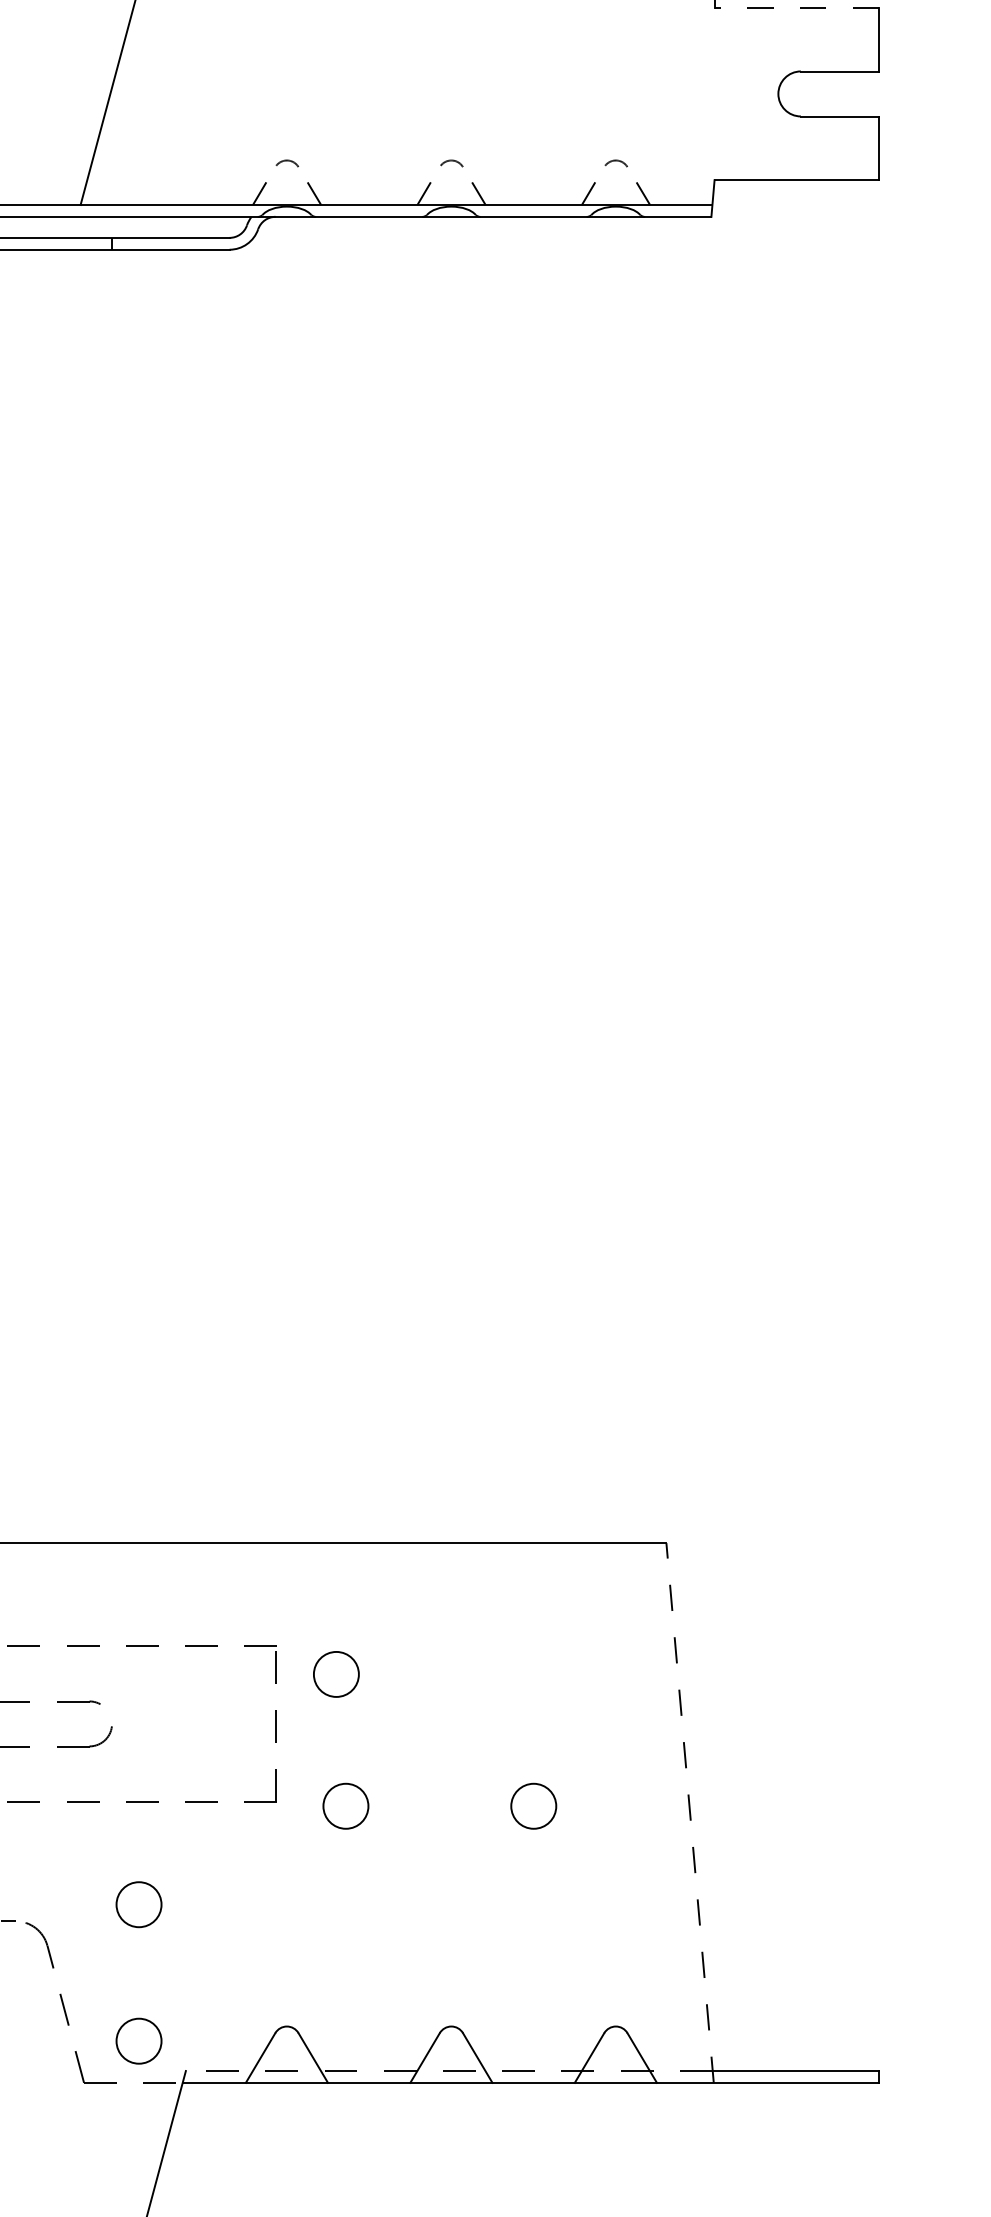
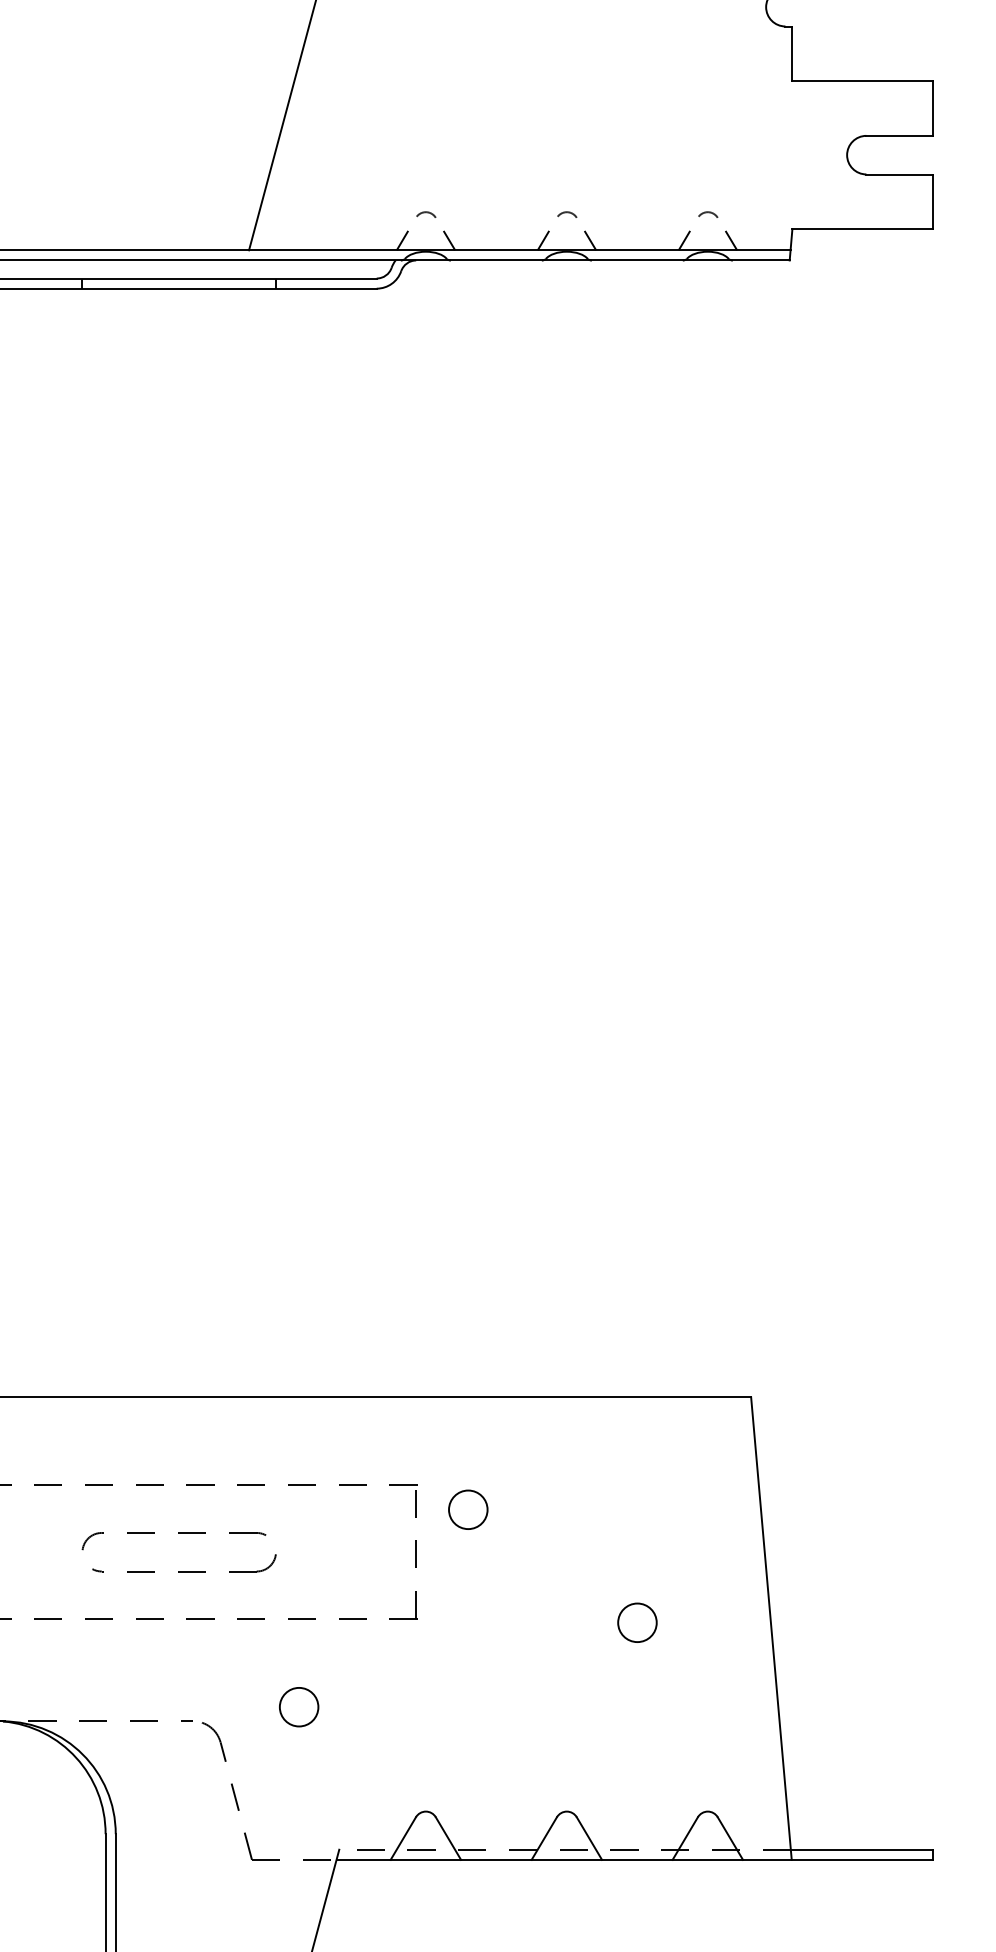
line: (796, 8) -> (862, 81), dashed -> solid
circle: (345, 1805) -> (476, 1622), removed
line: (690, 1812) -> (771, 1628), dashed -> solid
circle: (139, 2041) -> (299, 1824), removed

